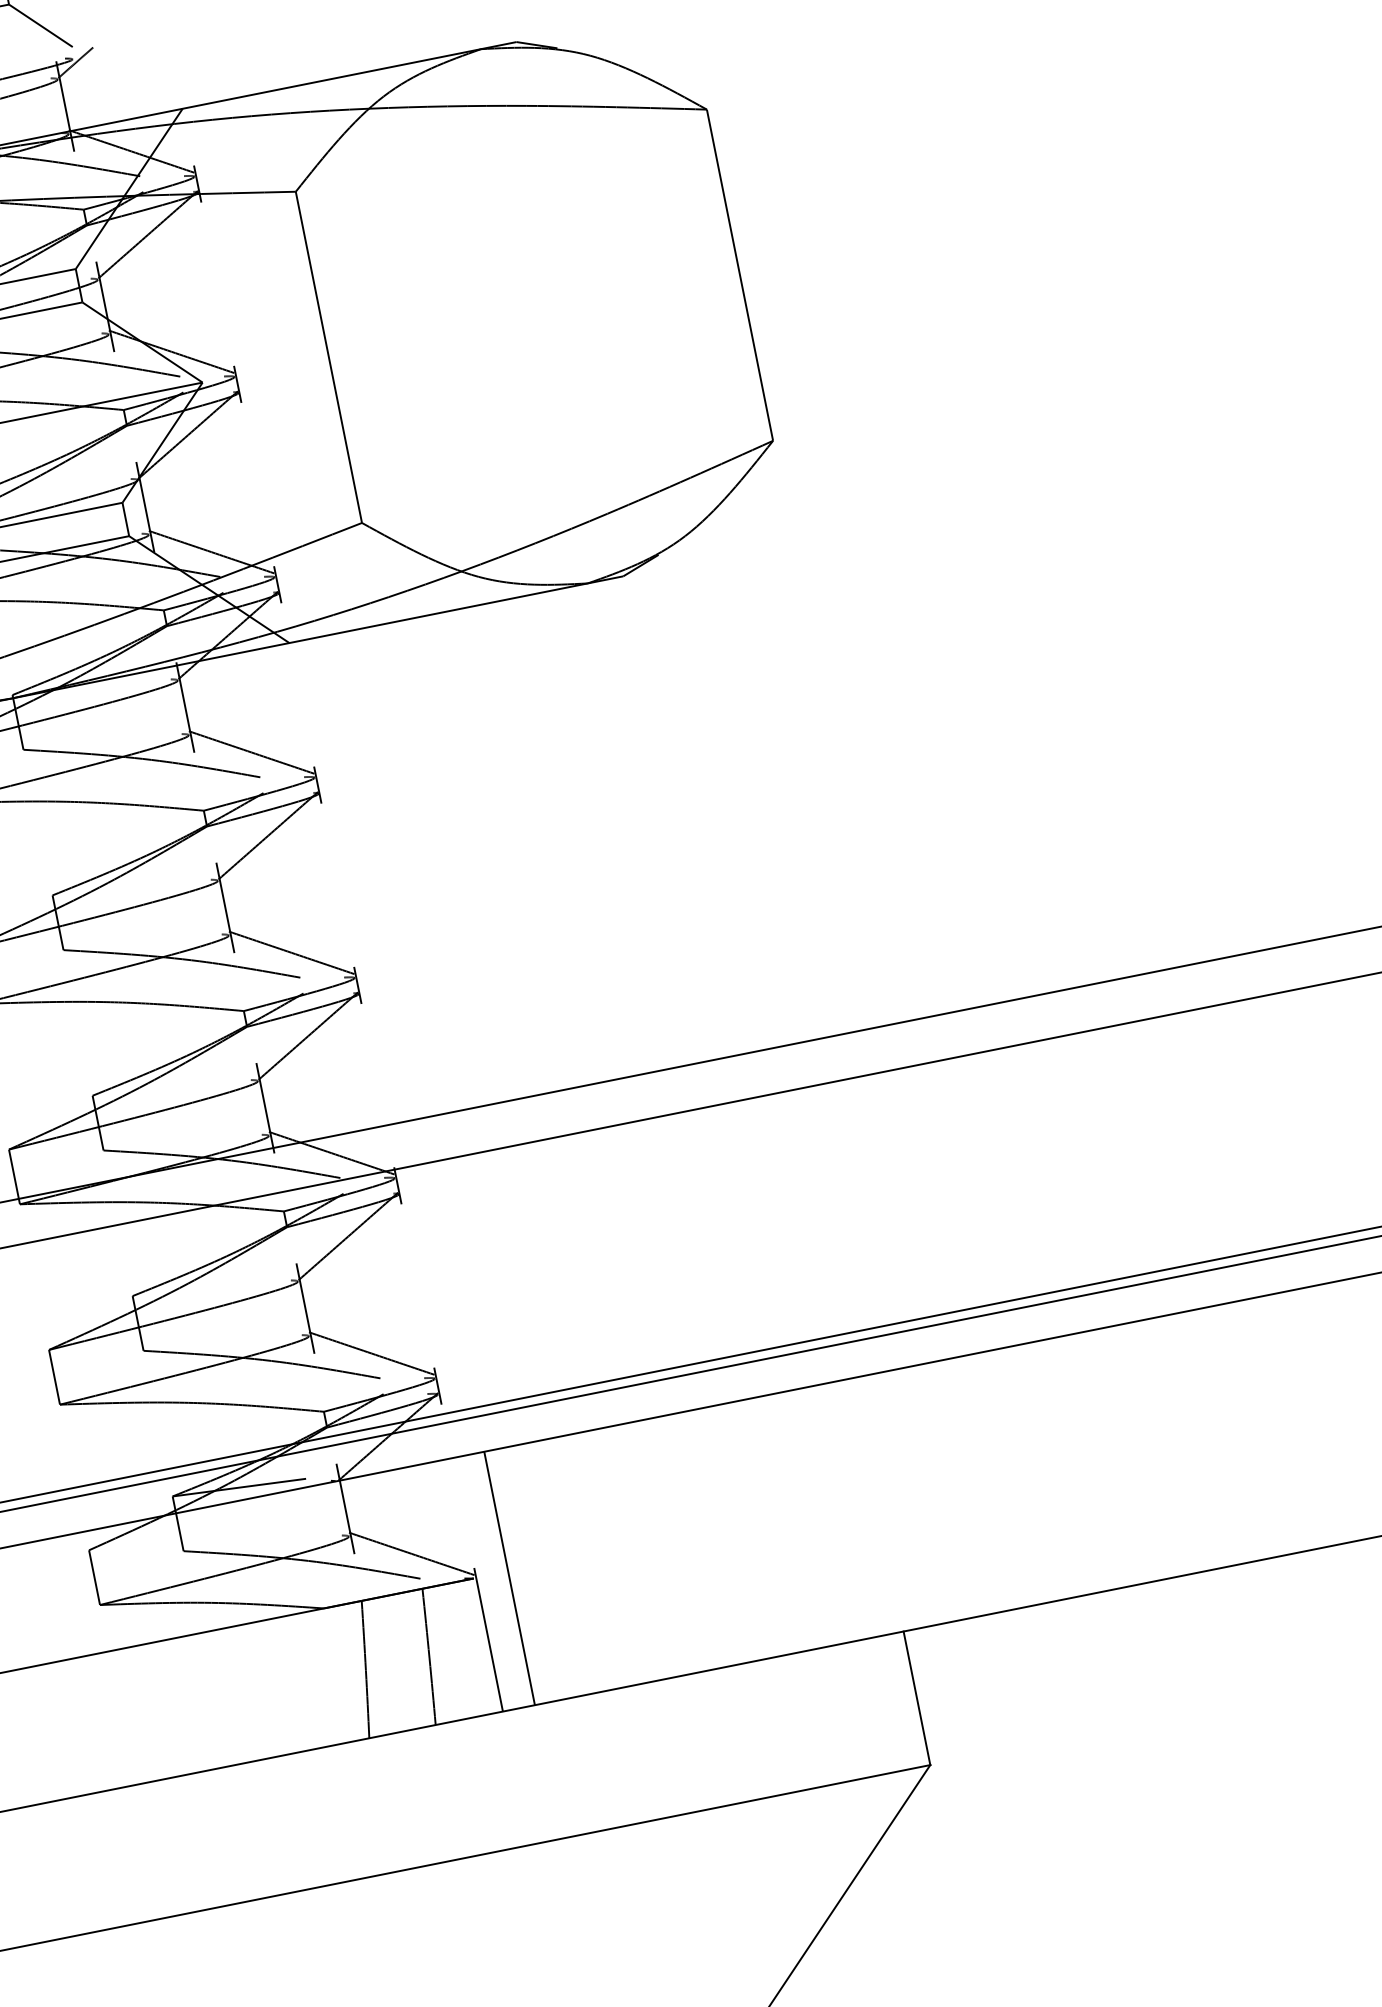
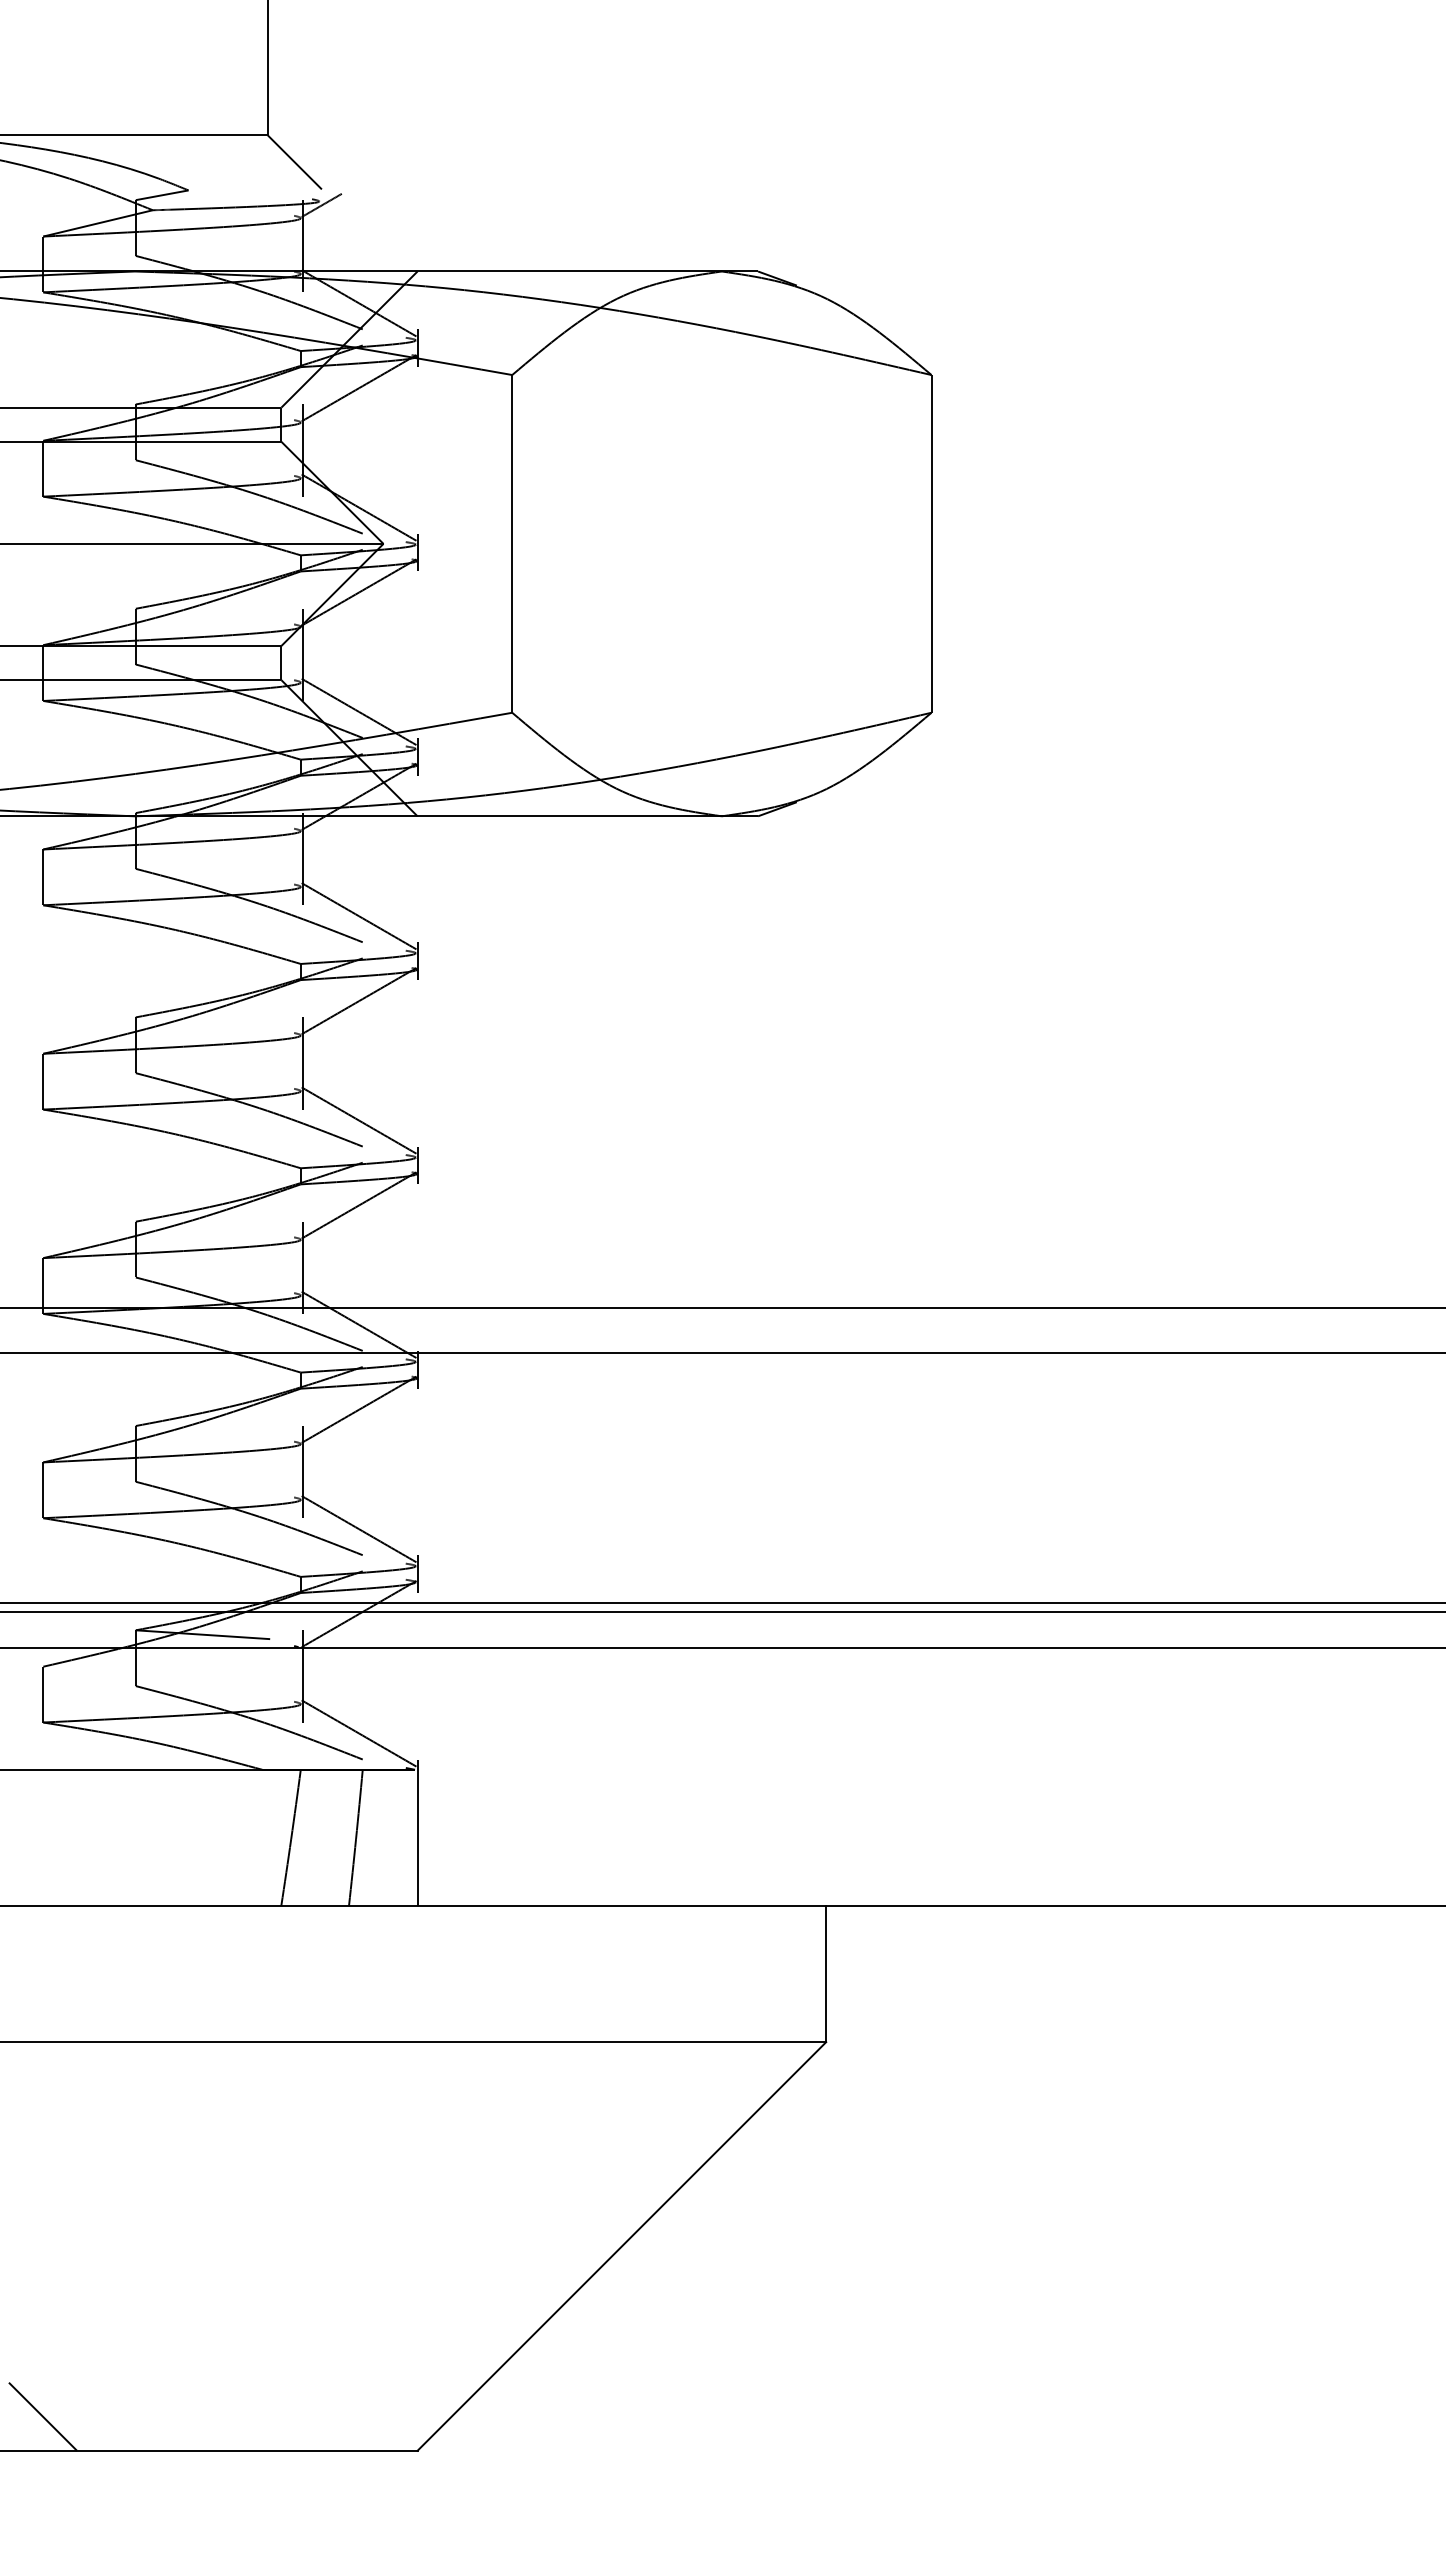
line: (509, 1578) -> (450, 1776), removed

